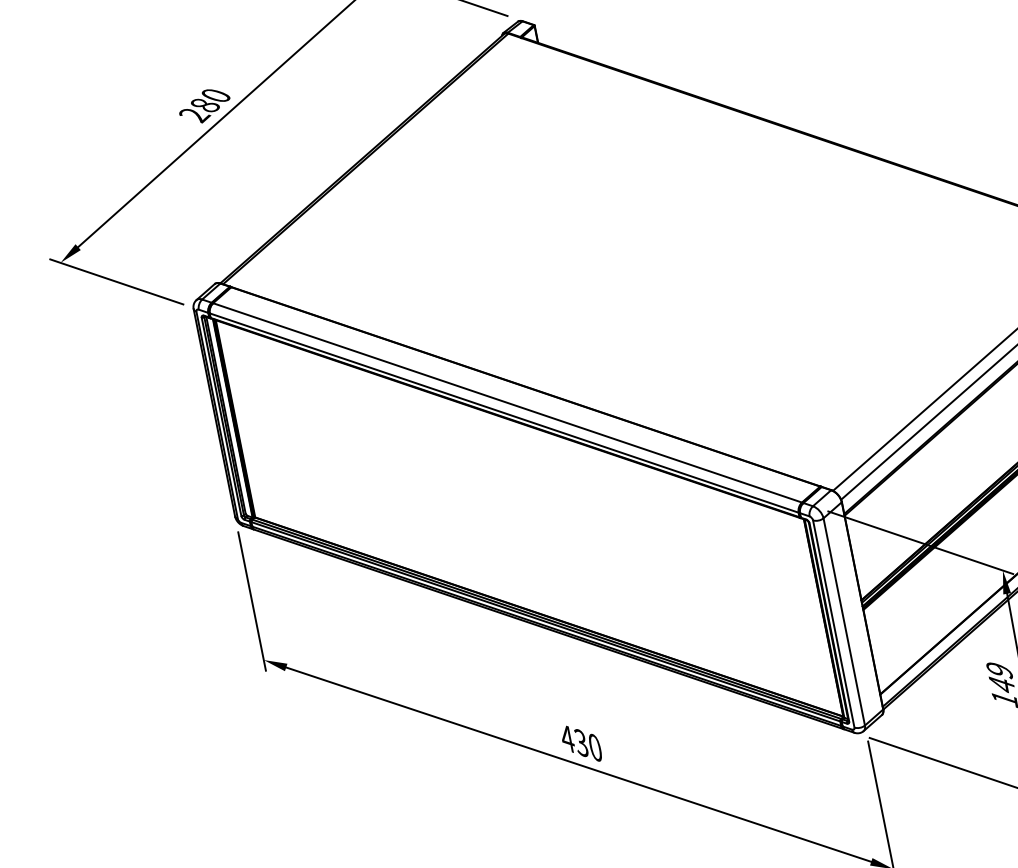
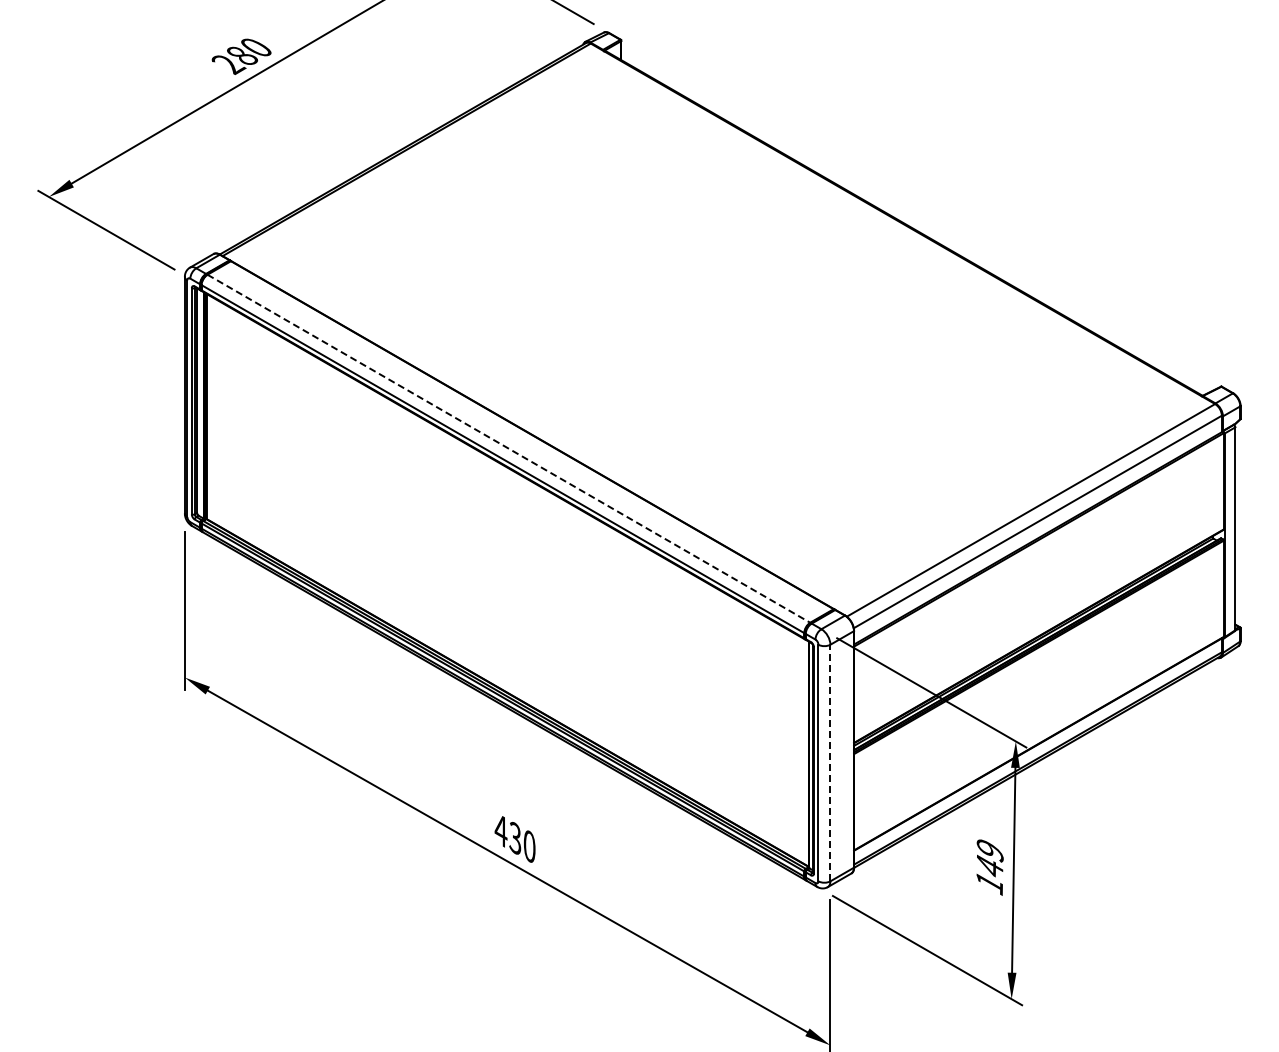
line: (507, 402) -> (508, 448), solid -> dashed
line: (844, 621) -> (830, 762), solid -> dashed

